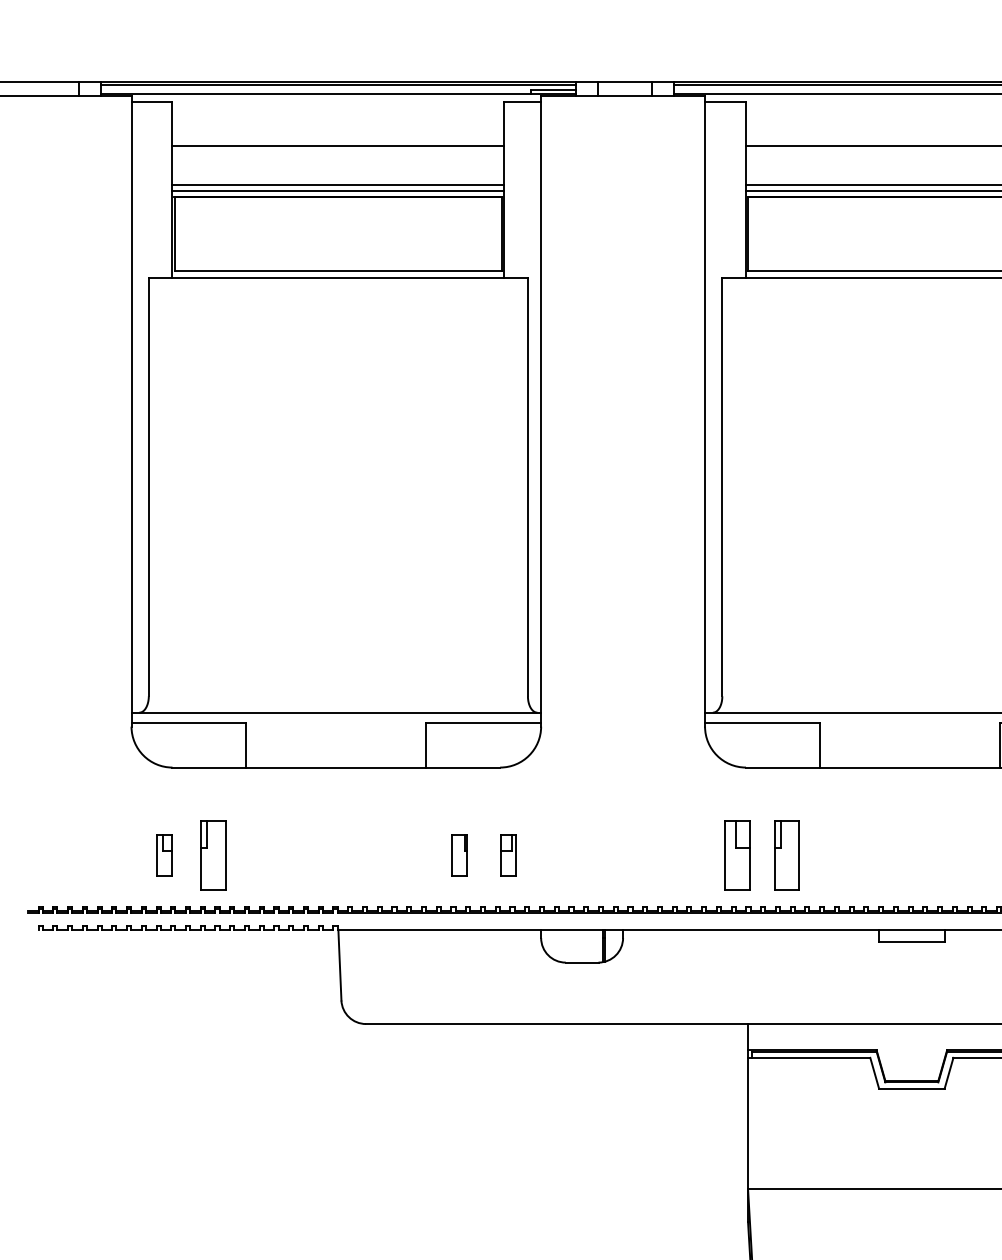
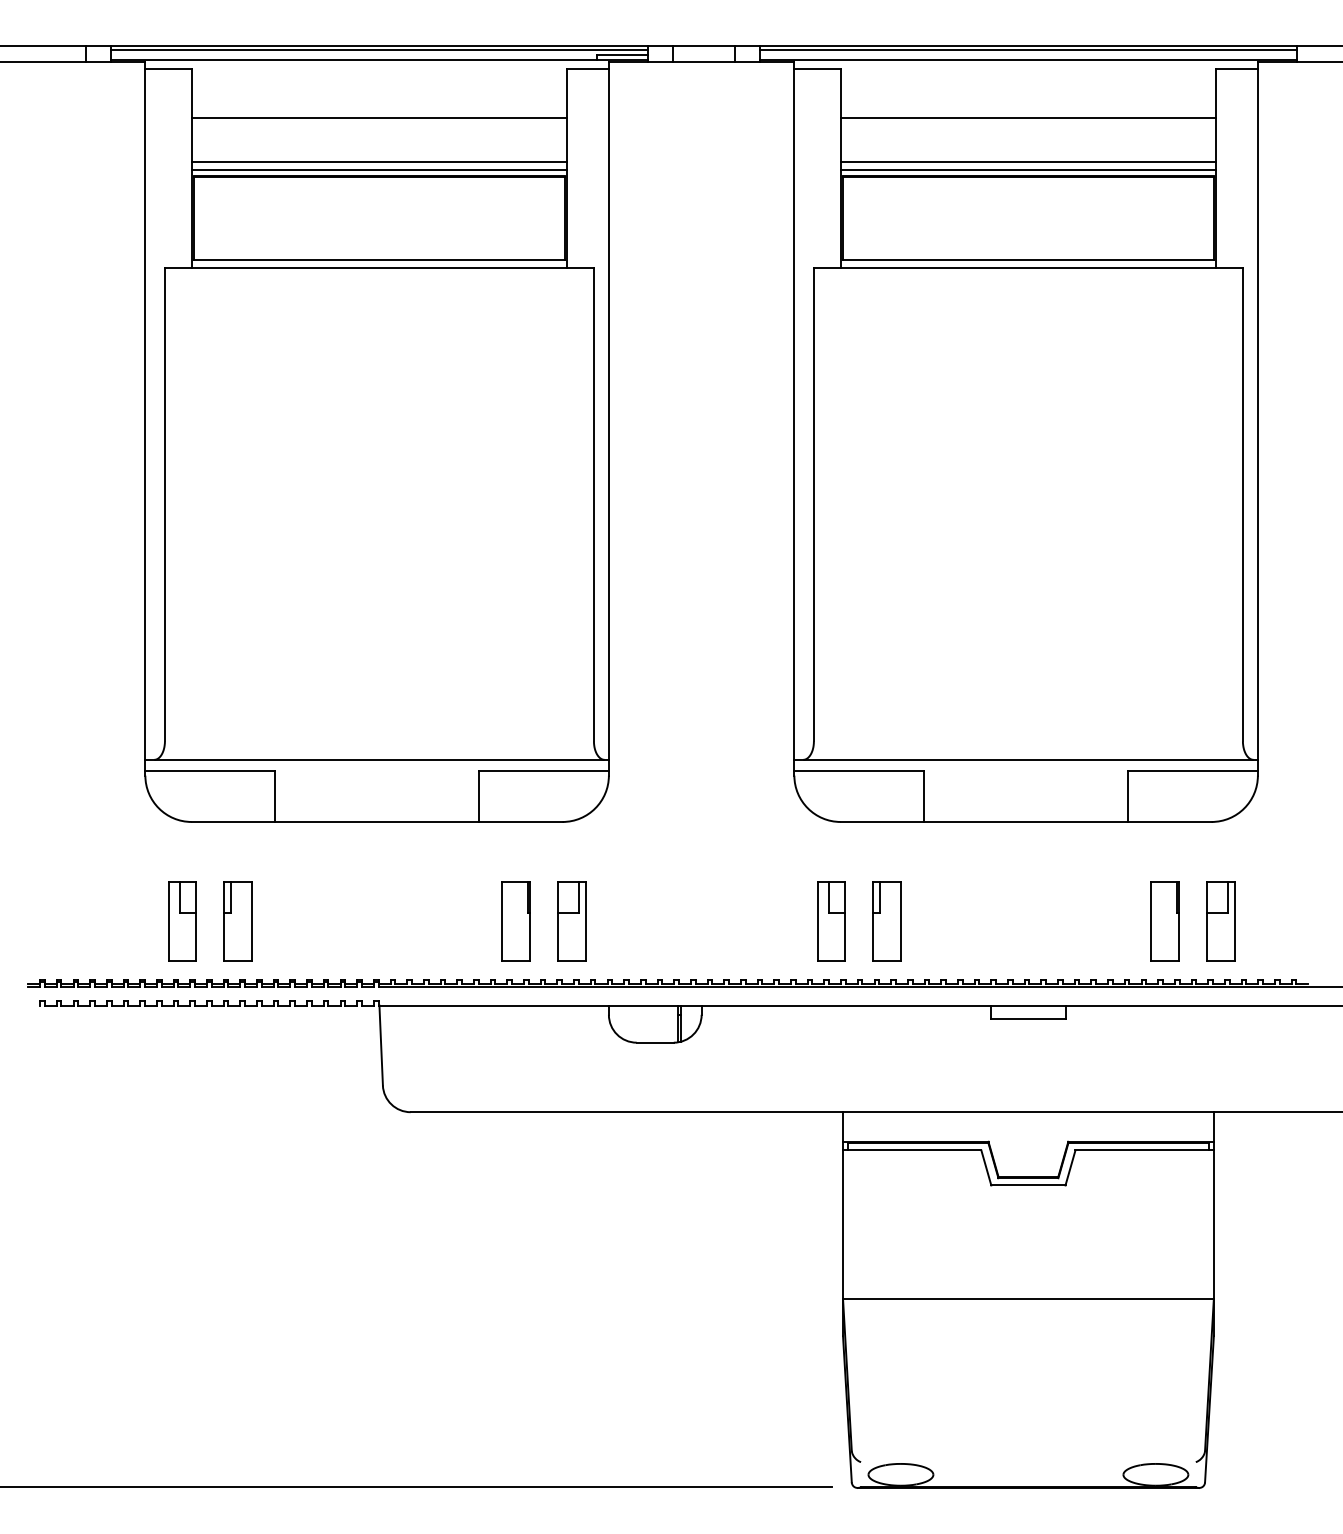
part: (164, 855) -> (182, 921), size x1.67
part: (458, 855) -> (515, 921), size x1.67
part: (508, 855) -> (571, 921), size x1.67

